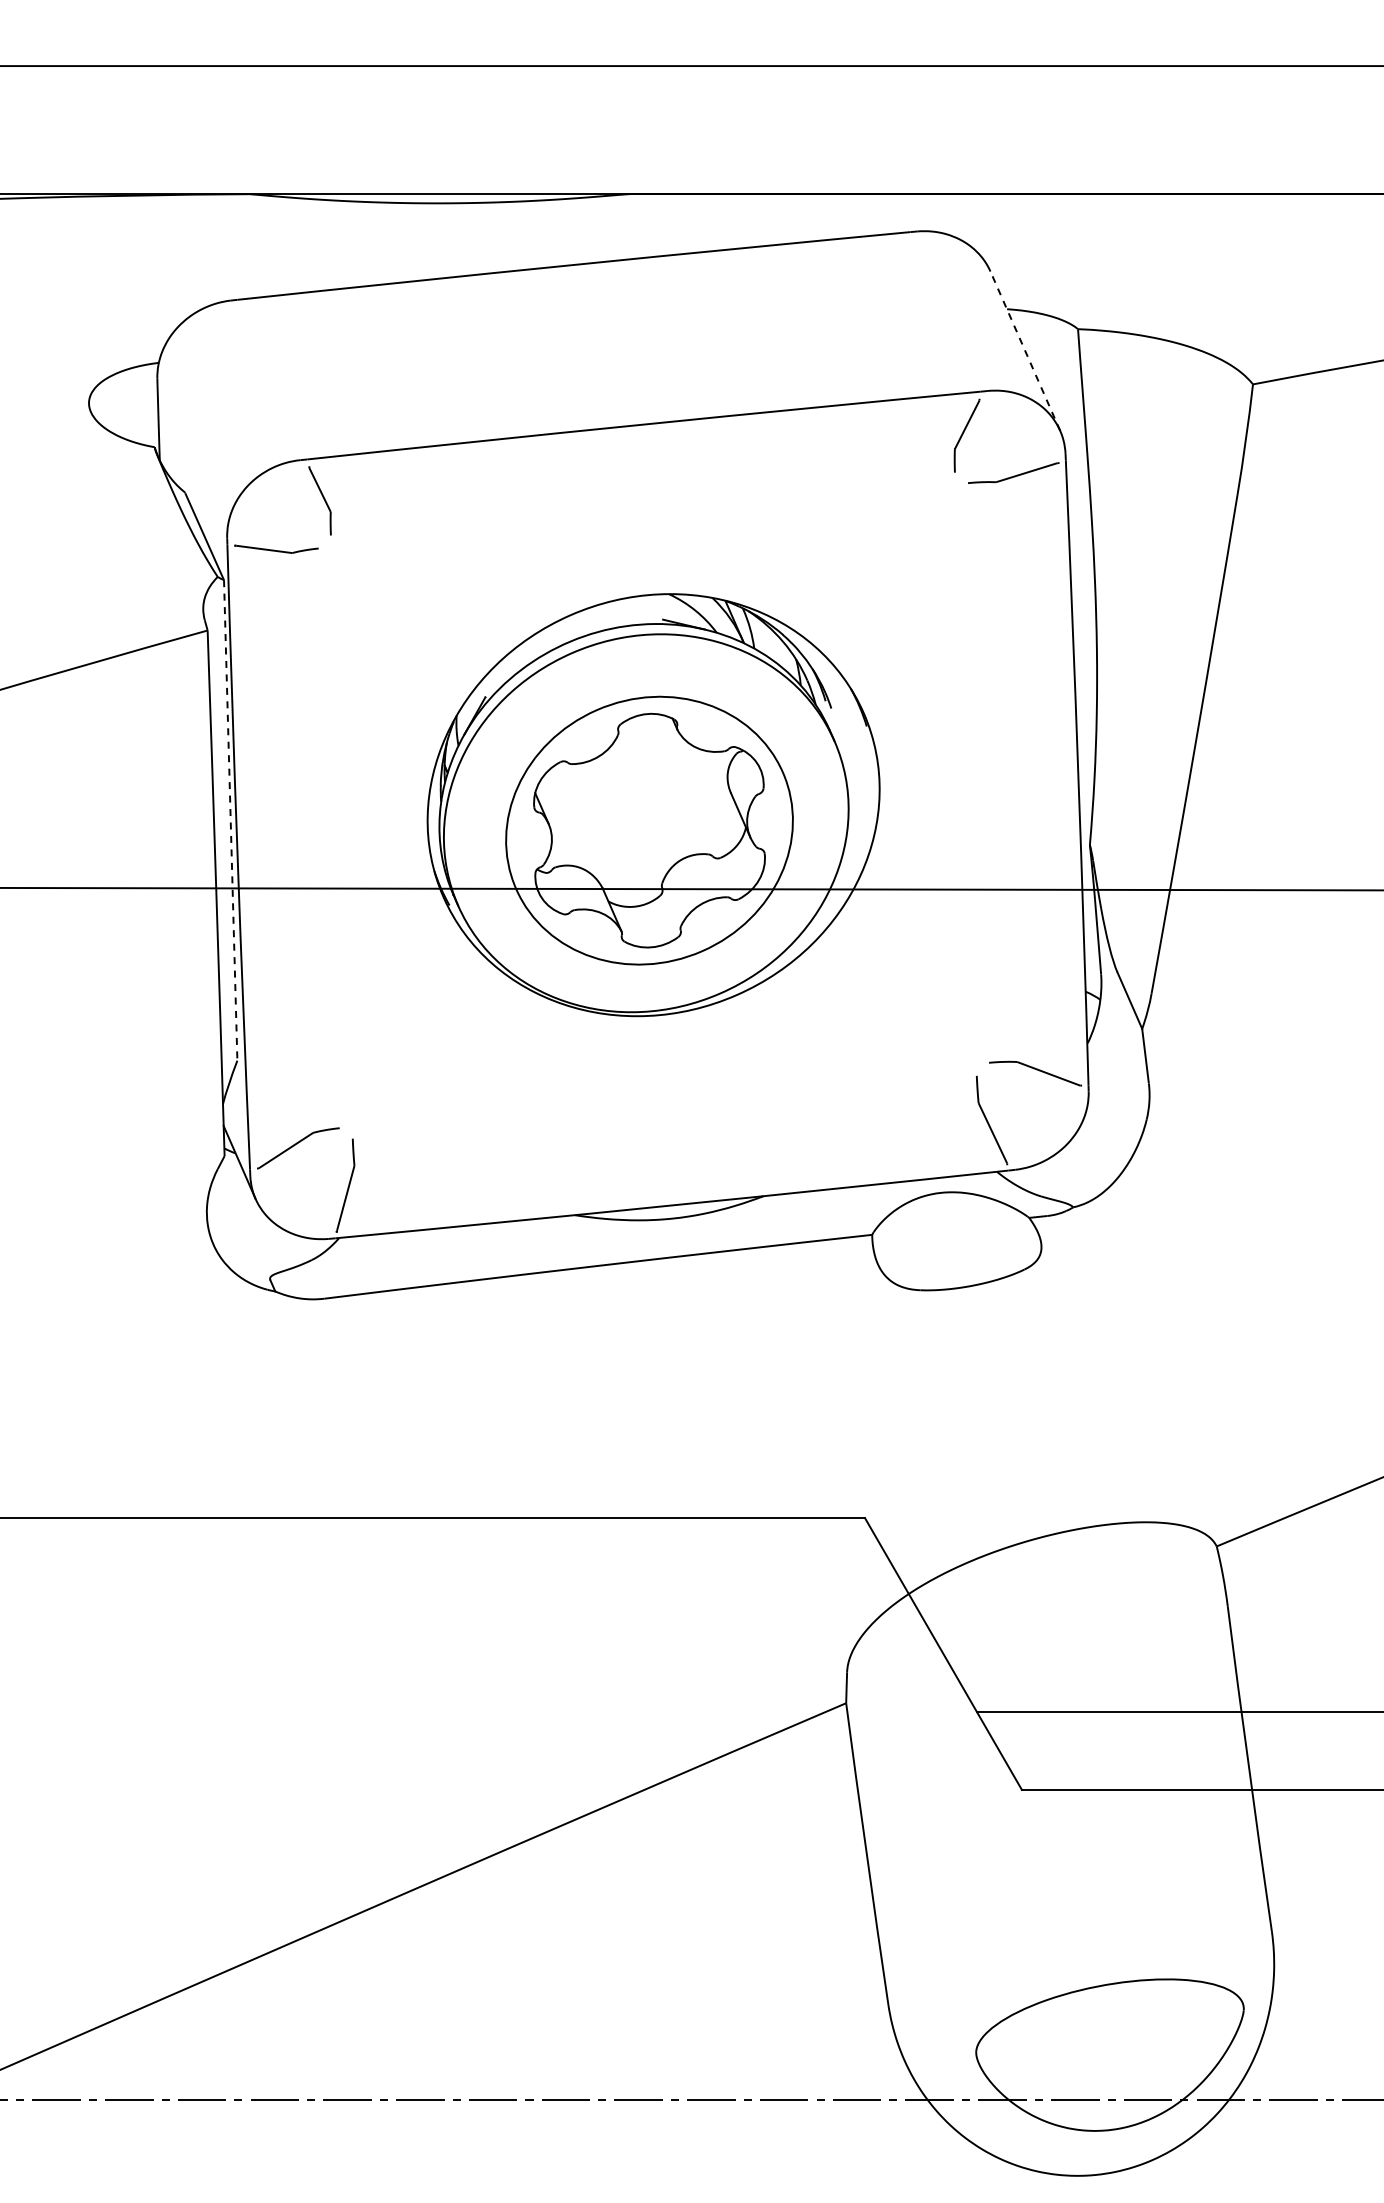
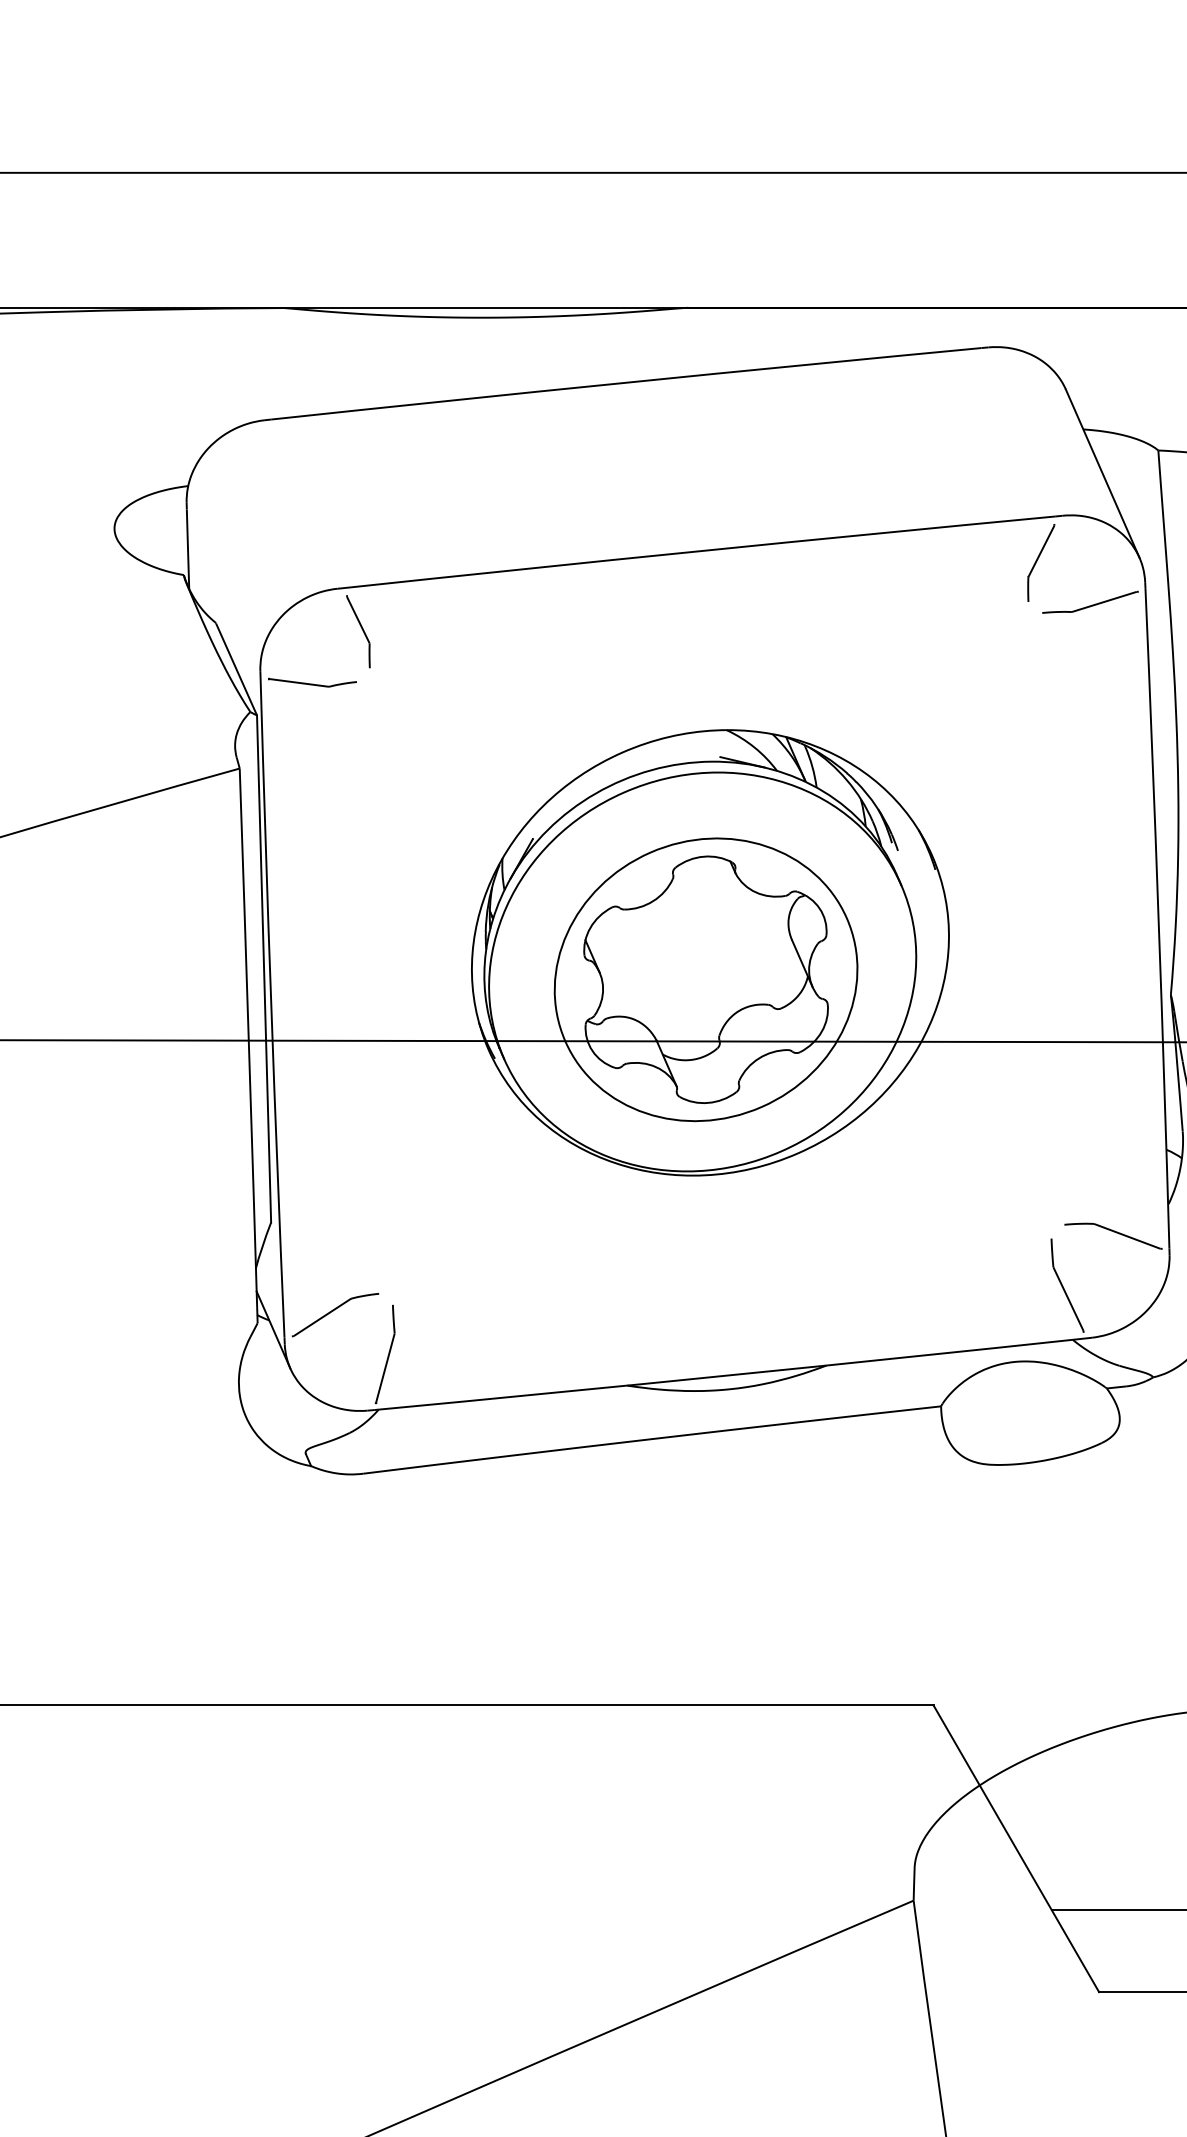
line: (1025, 351) -> (1102, 474), dashed -> solid
line: (230, 820) -> (263, 969), dashed -> solid

